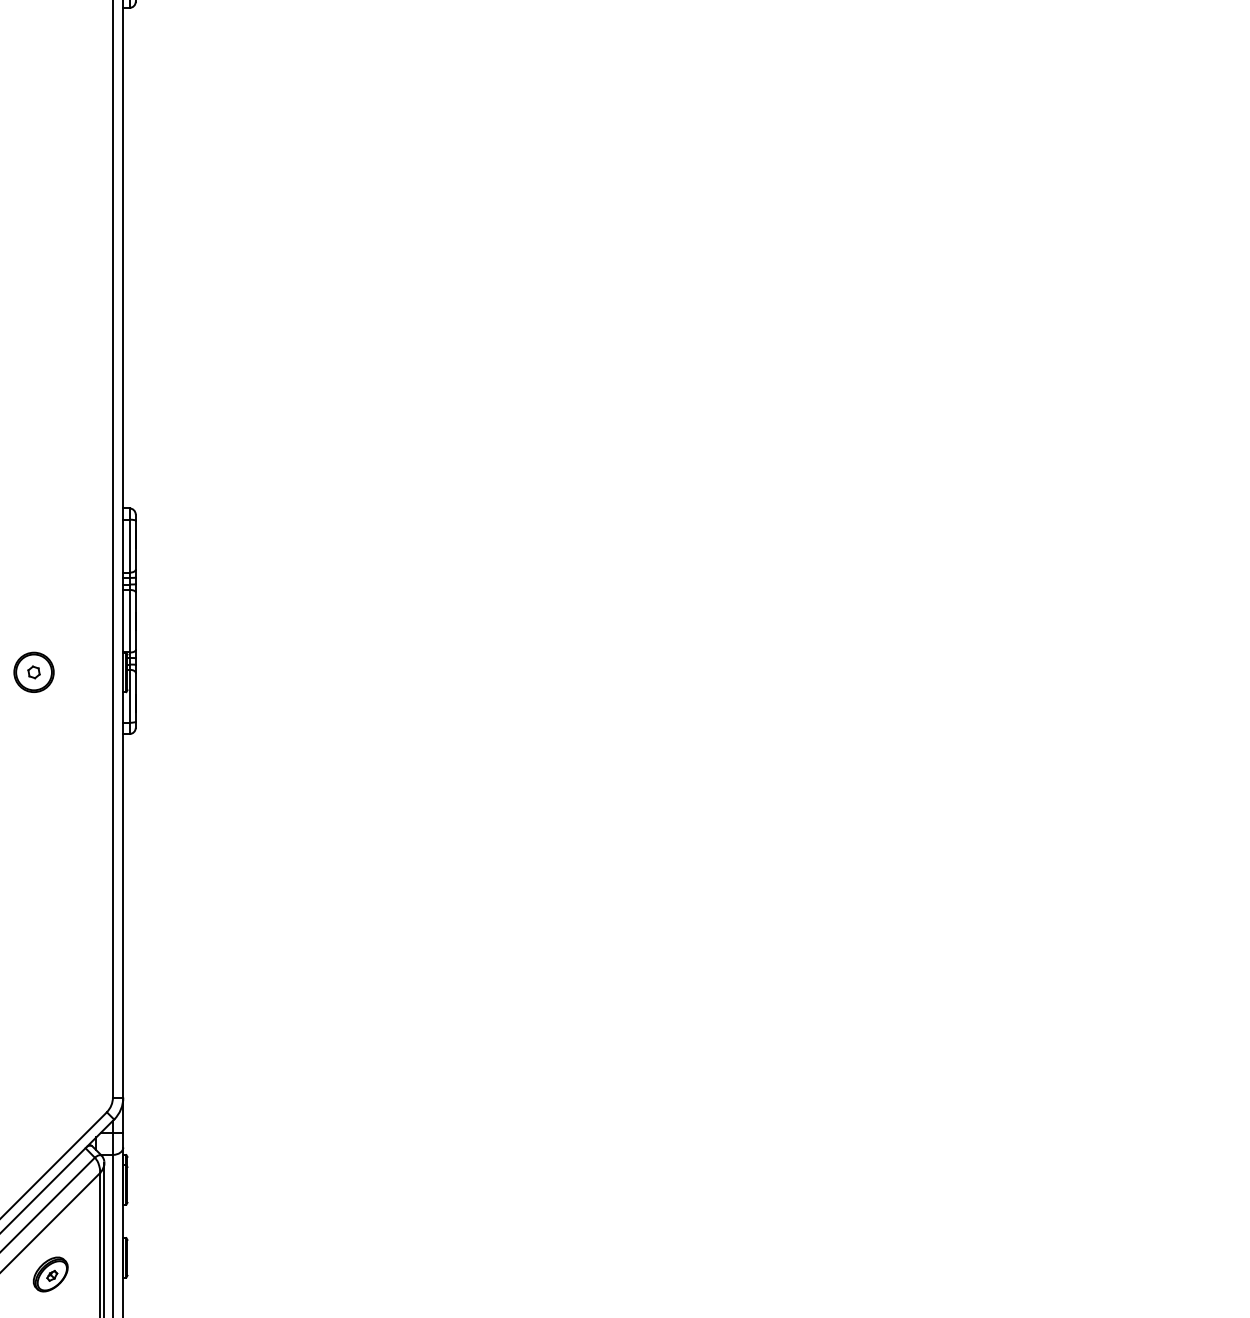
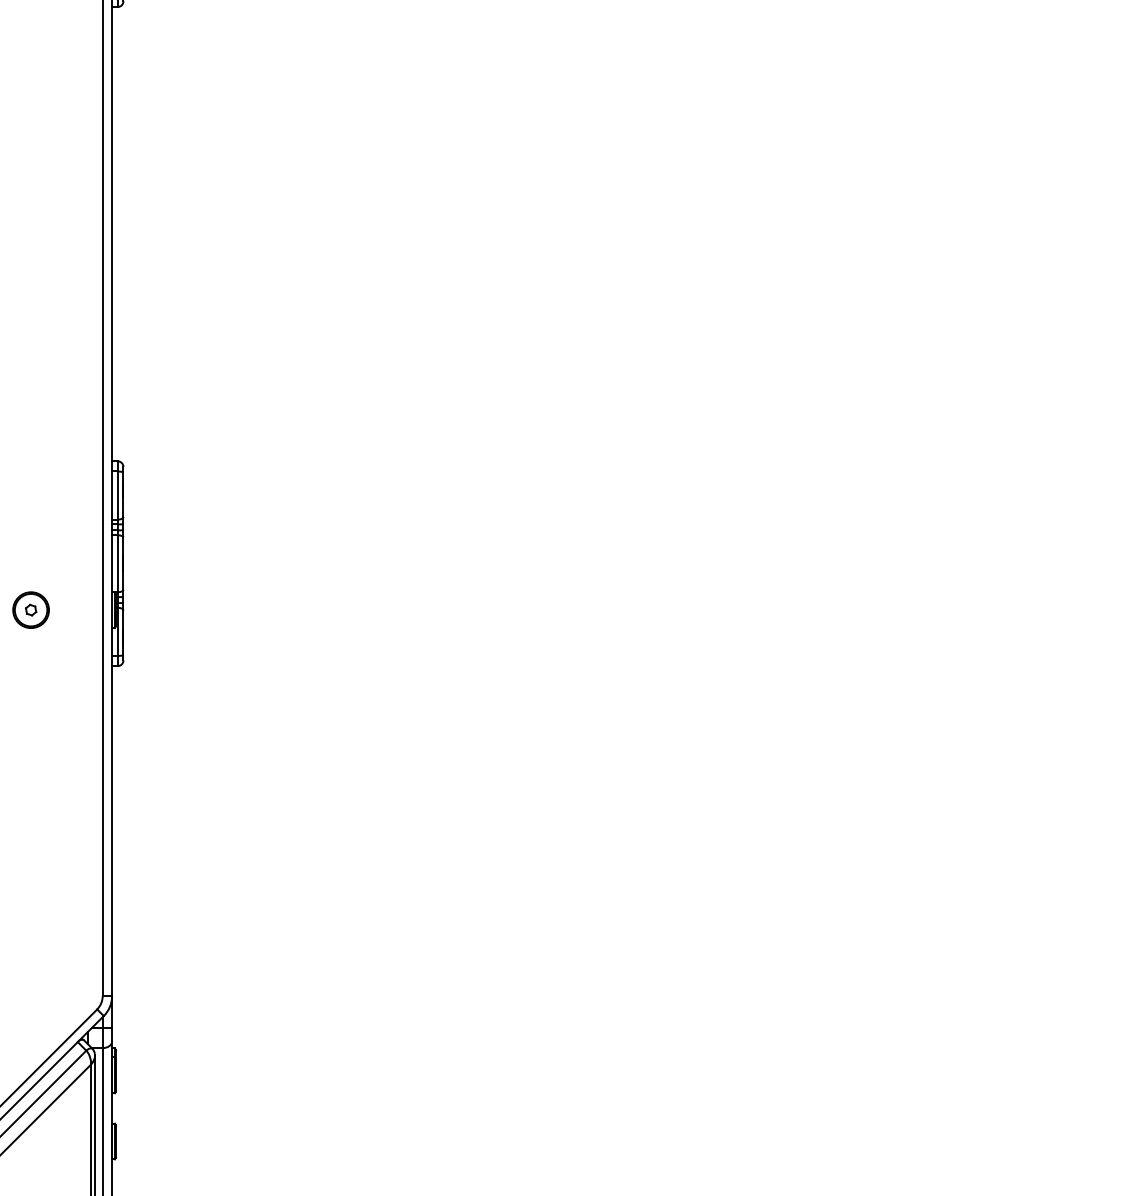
part: (51, 1274) -> (46, 1156), removed

